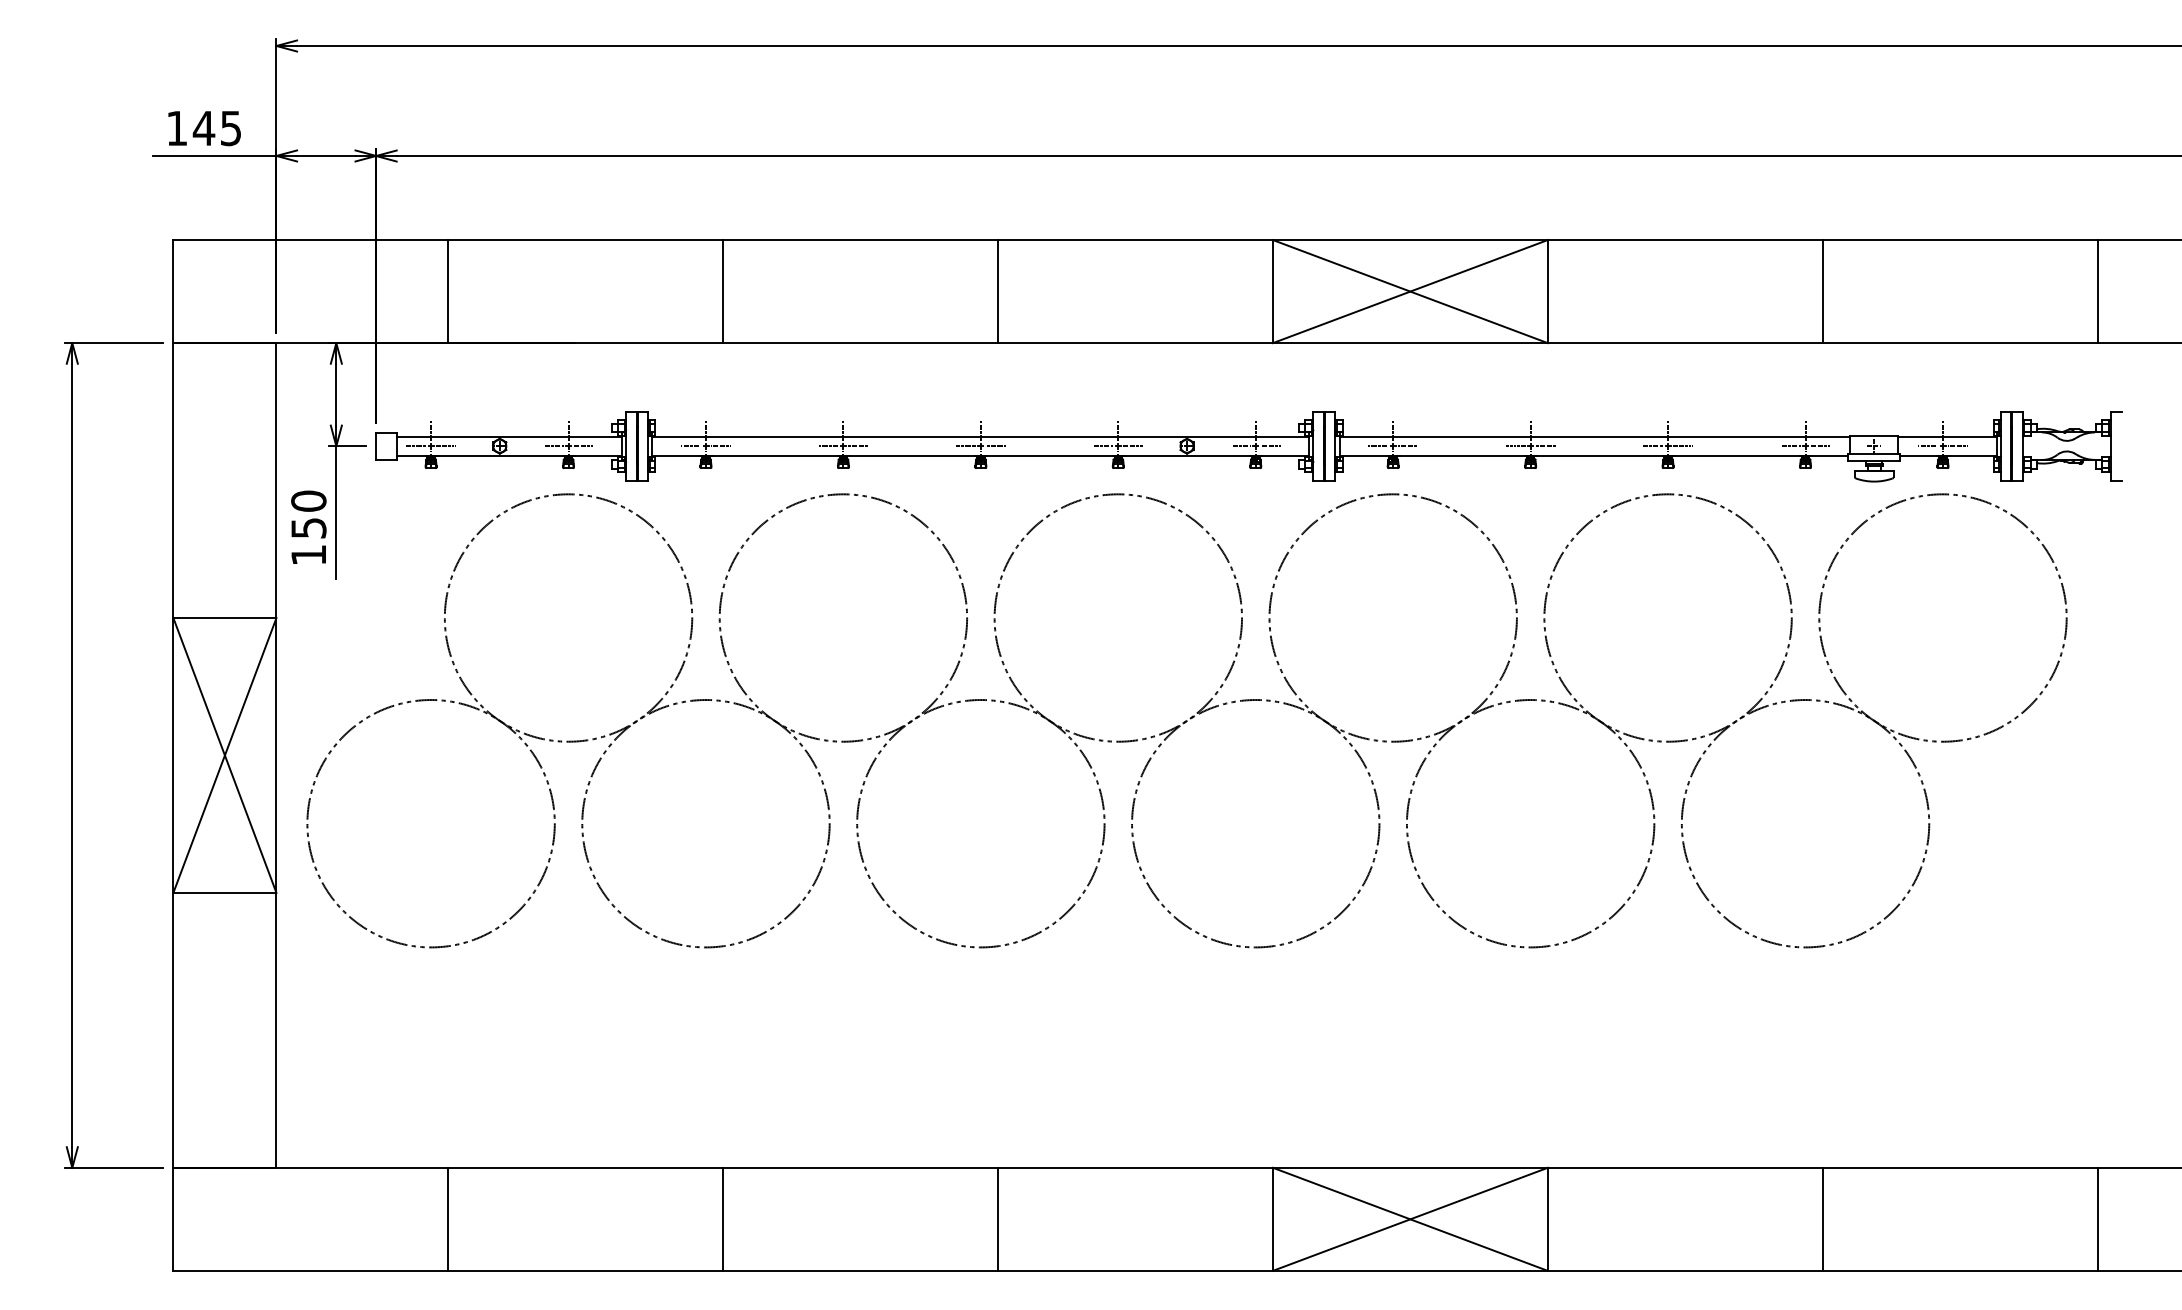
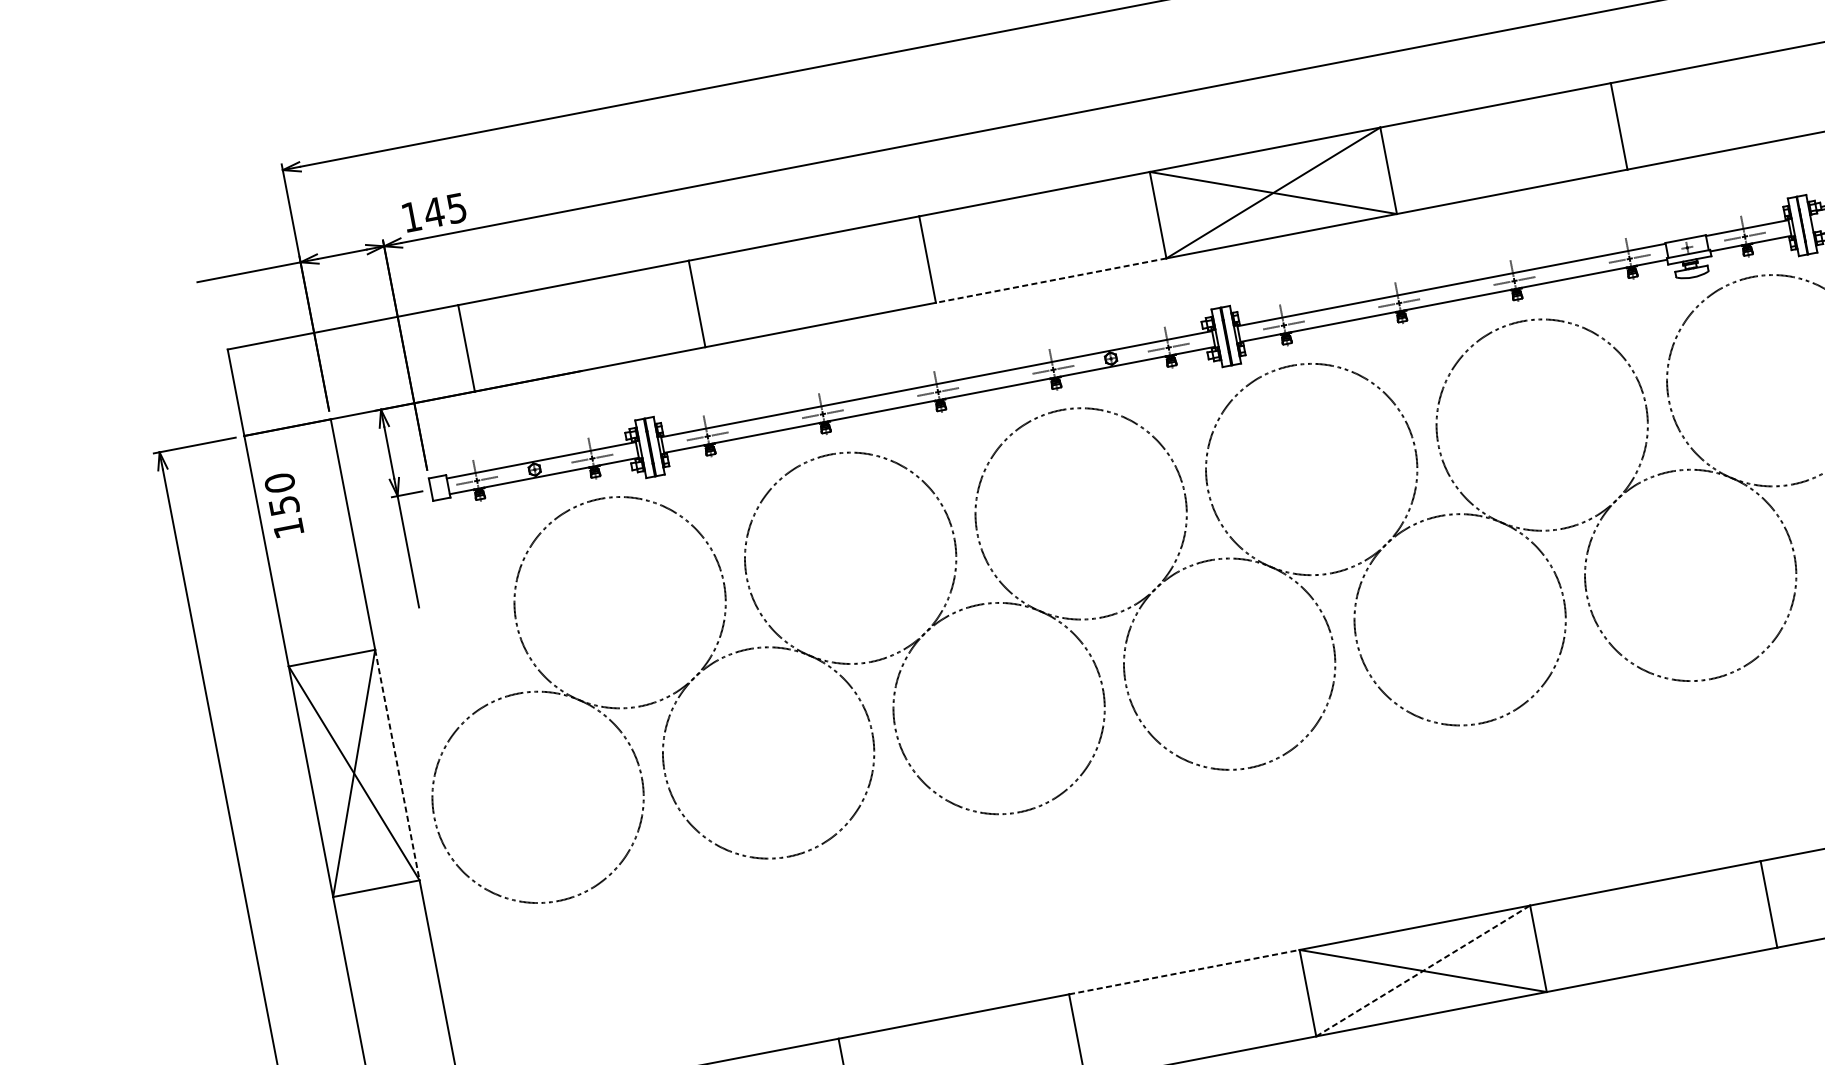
text: (204, 128) -> (434, 212), moved
line: (1135, 343) -> (1051, 280), solid -> dashed
text: (308, 526) -> (283, 504), moved
line: (276, 755) -> (397, 765), solid -> dashed
line: (1136, 1167) -> (1185, 971), solid -> dashed
line: (1410, 1219) -> (1423, 971), solid -> dashed

